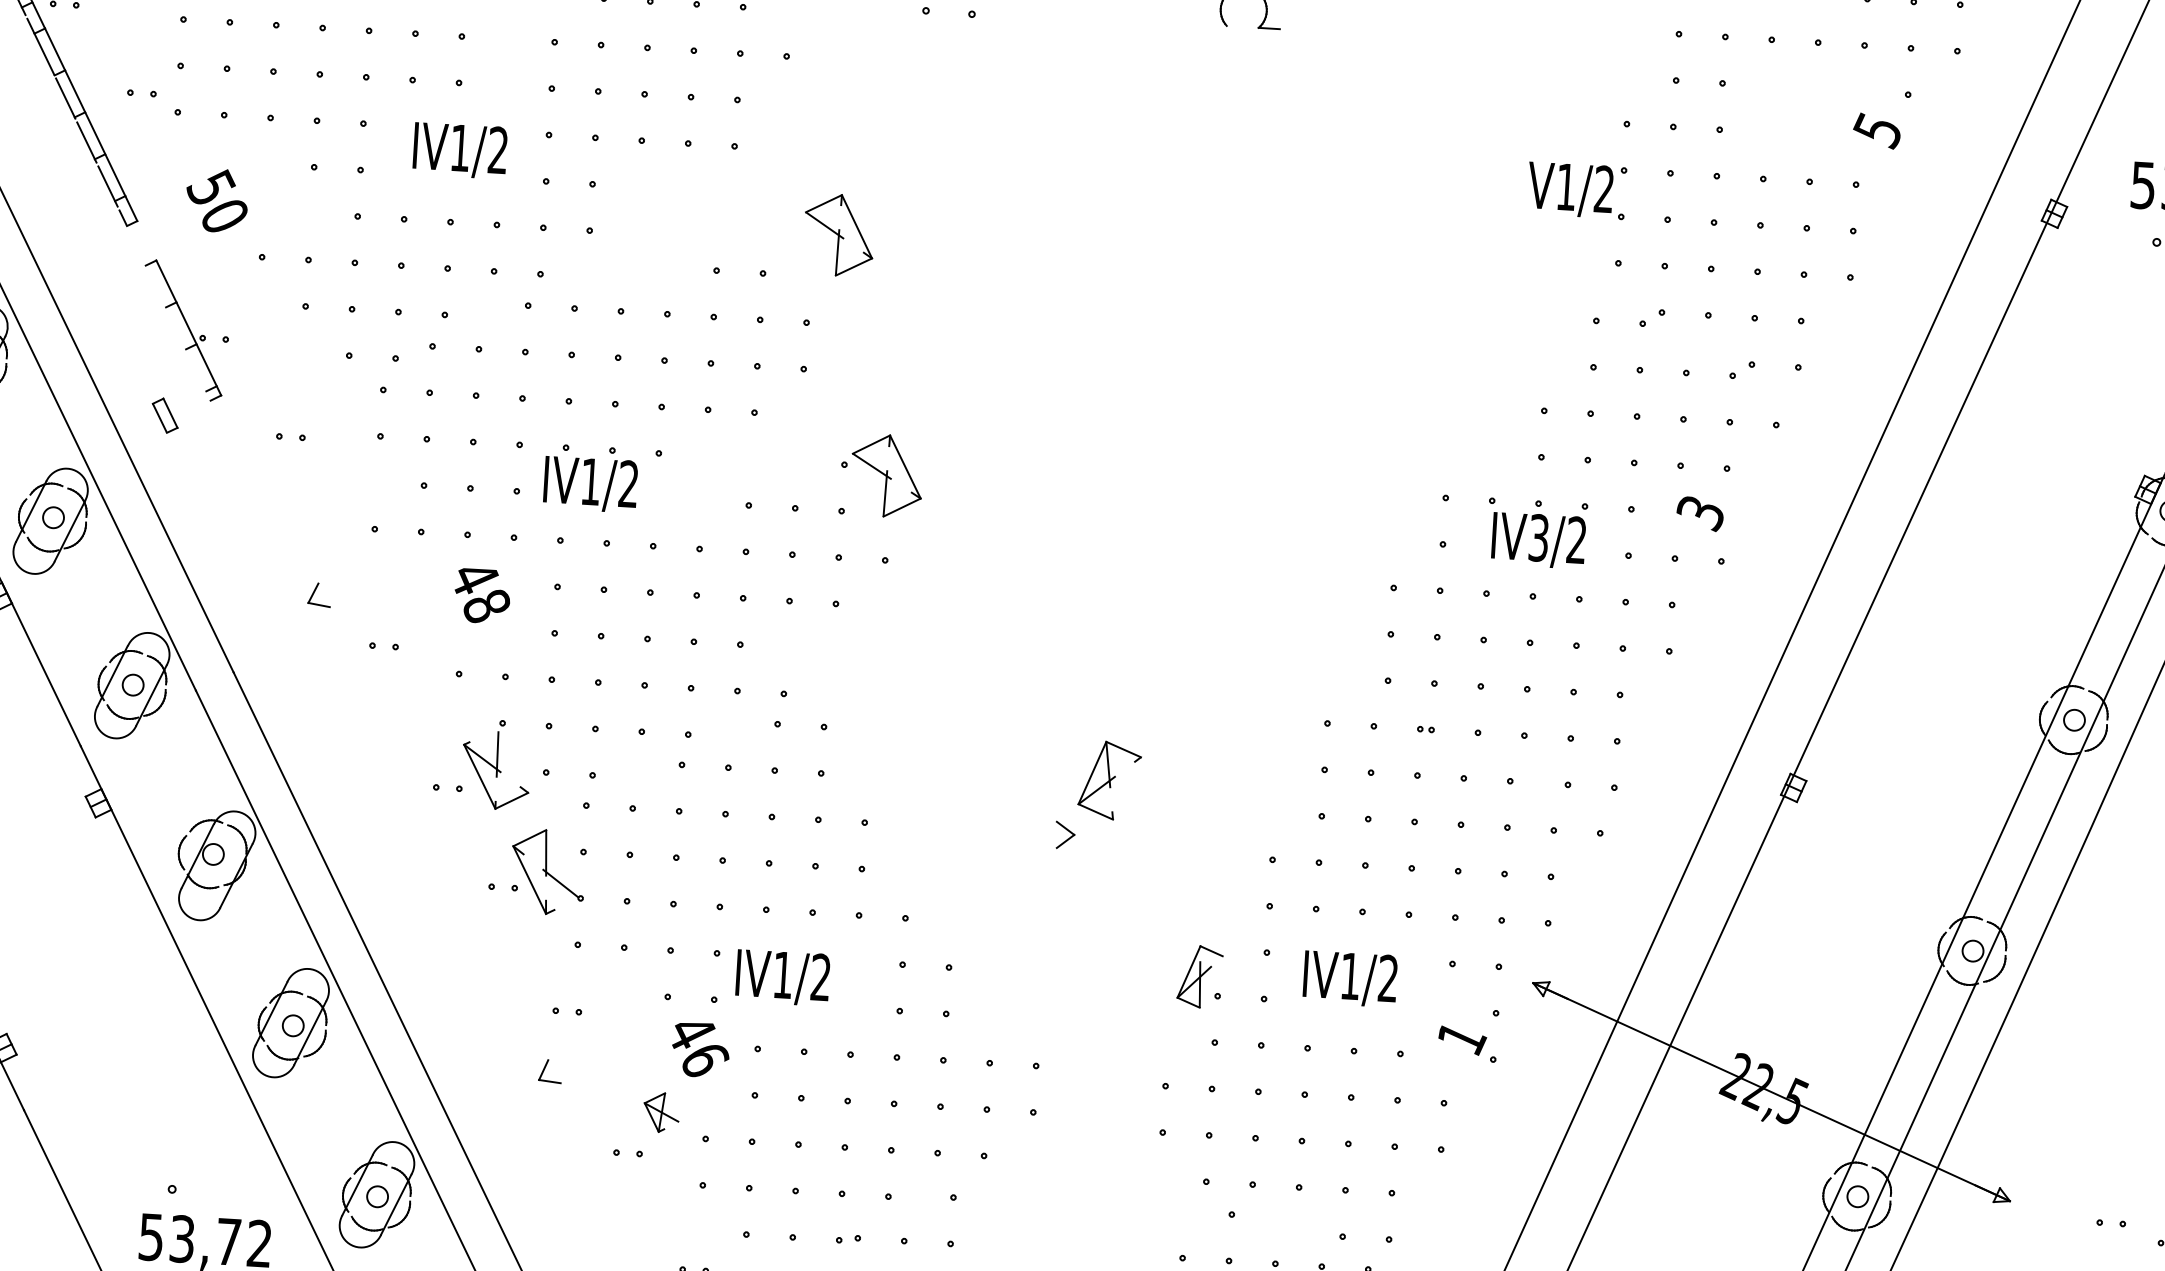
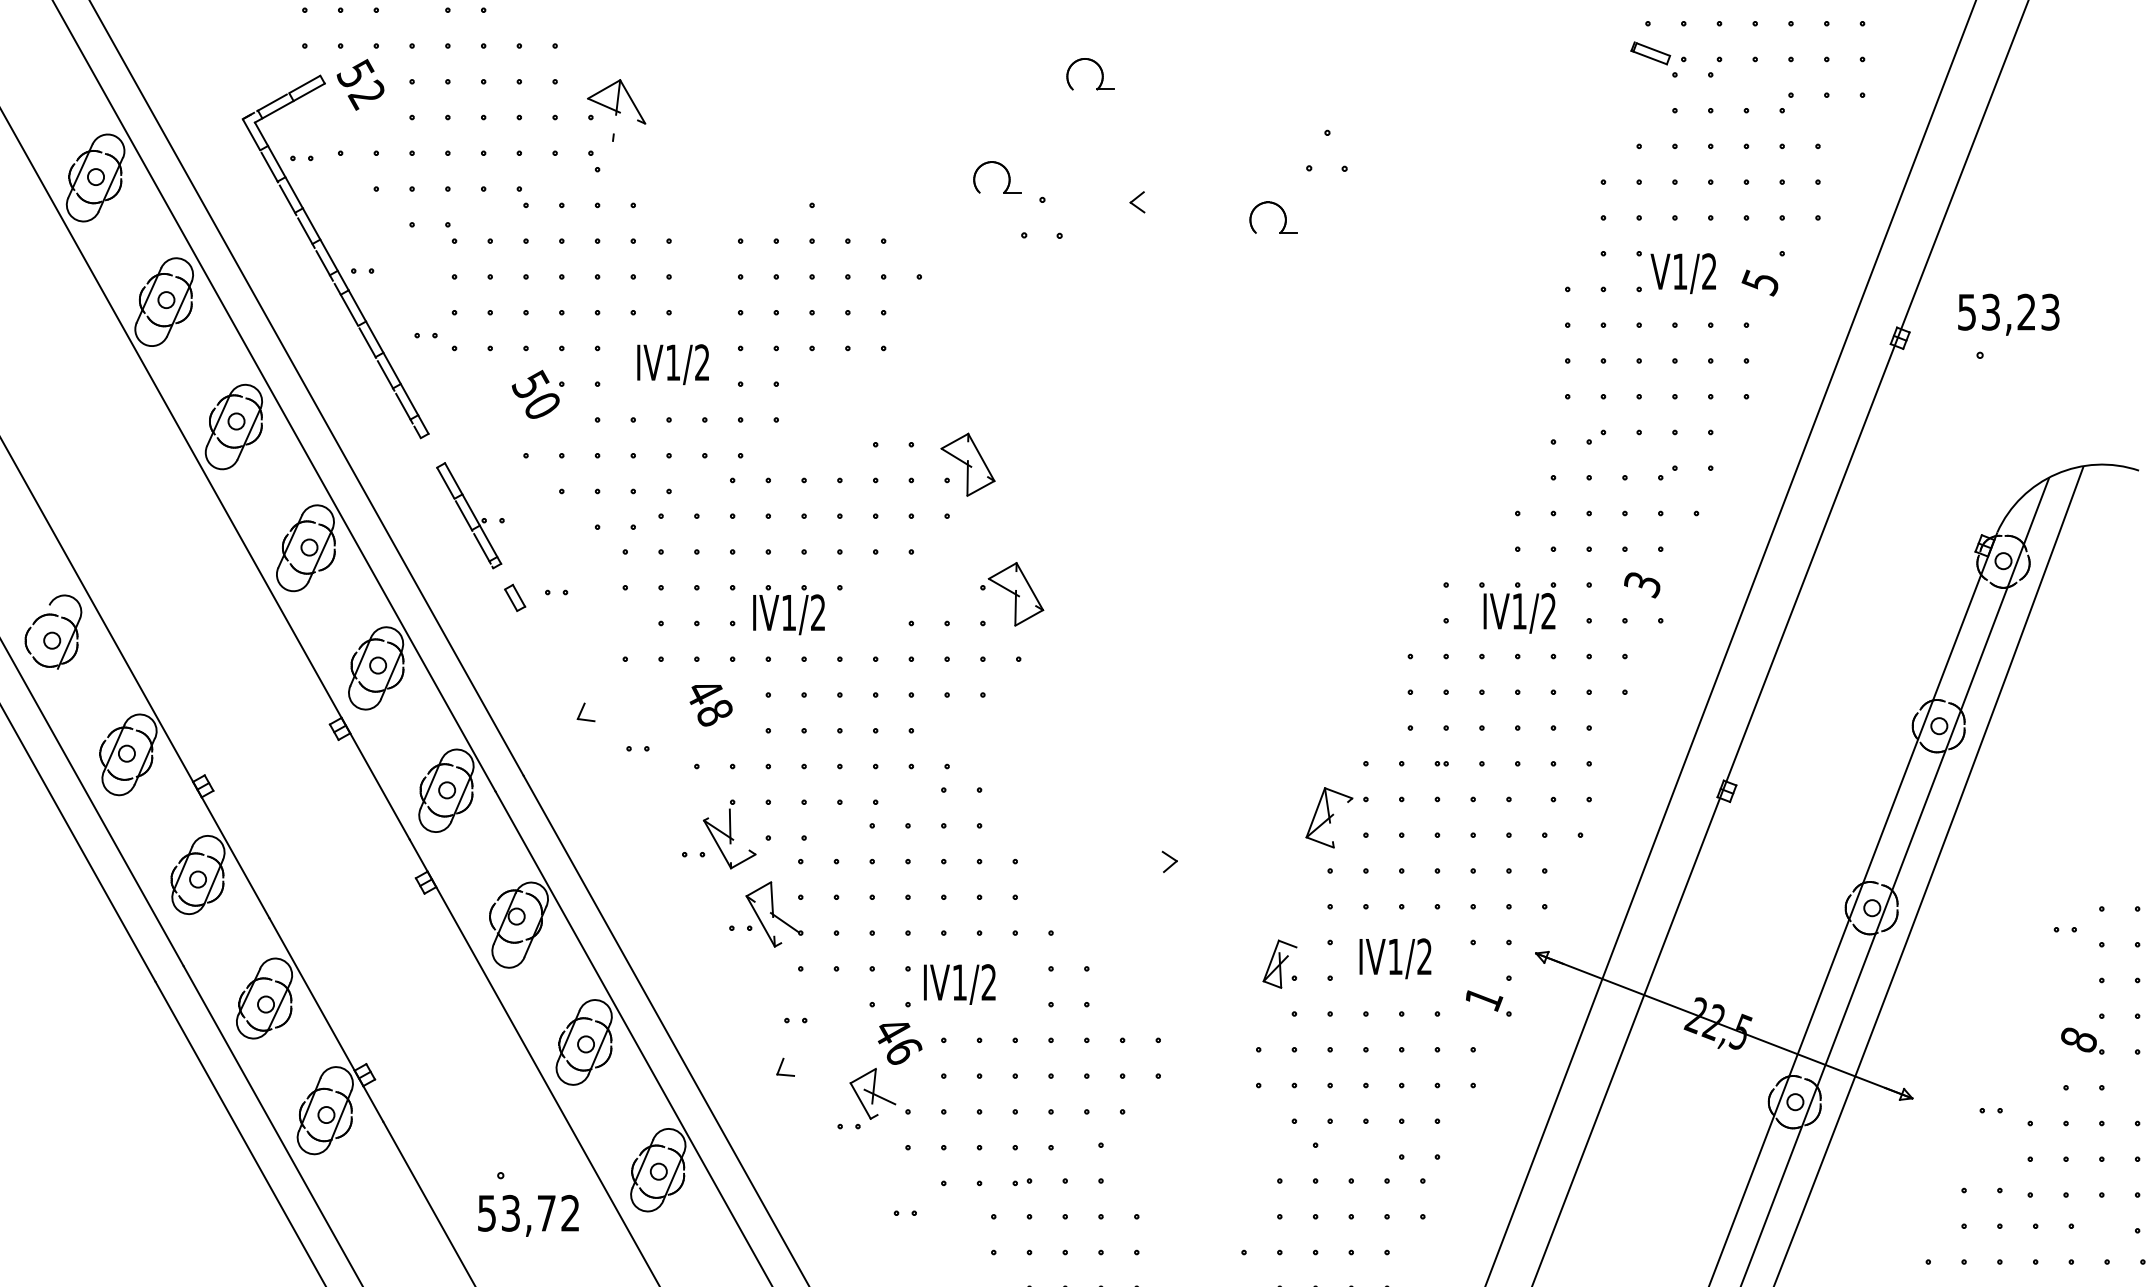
text: (1569, 189) -> (1682, 273), moved
text: (216, 199) -> (535, 393), moved
part: (838, 234) -> (967, 464), moved
line: (178, 332) -> (465, 517), added
part: (165, 415) -> (515, 597), moved
text: (1538, 538) -> (1519, 611), IV3/2 -> IV1/2
part: (1109, 780) -> (1329, 817), moved
part: (661, 1112) -> (872, 1093), size x1.67

